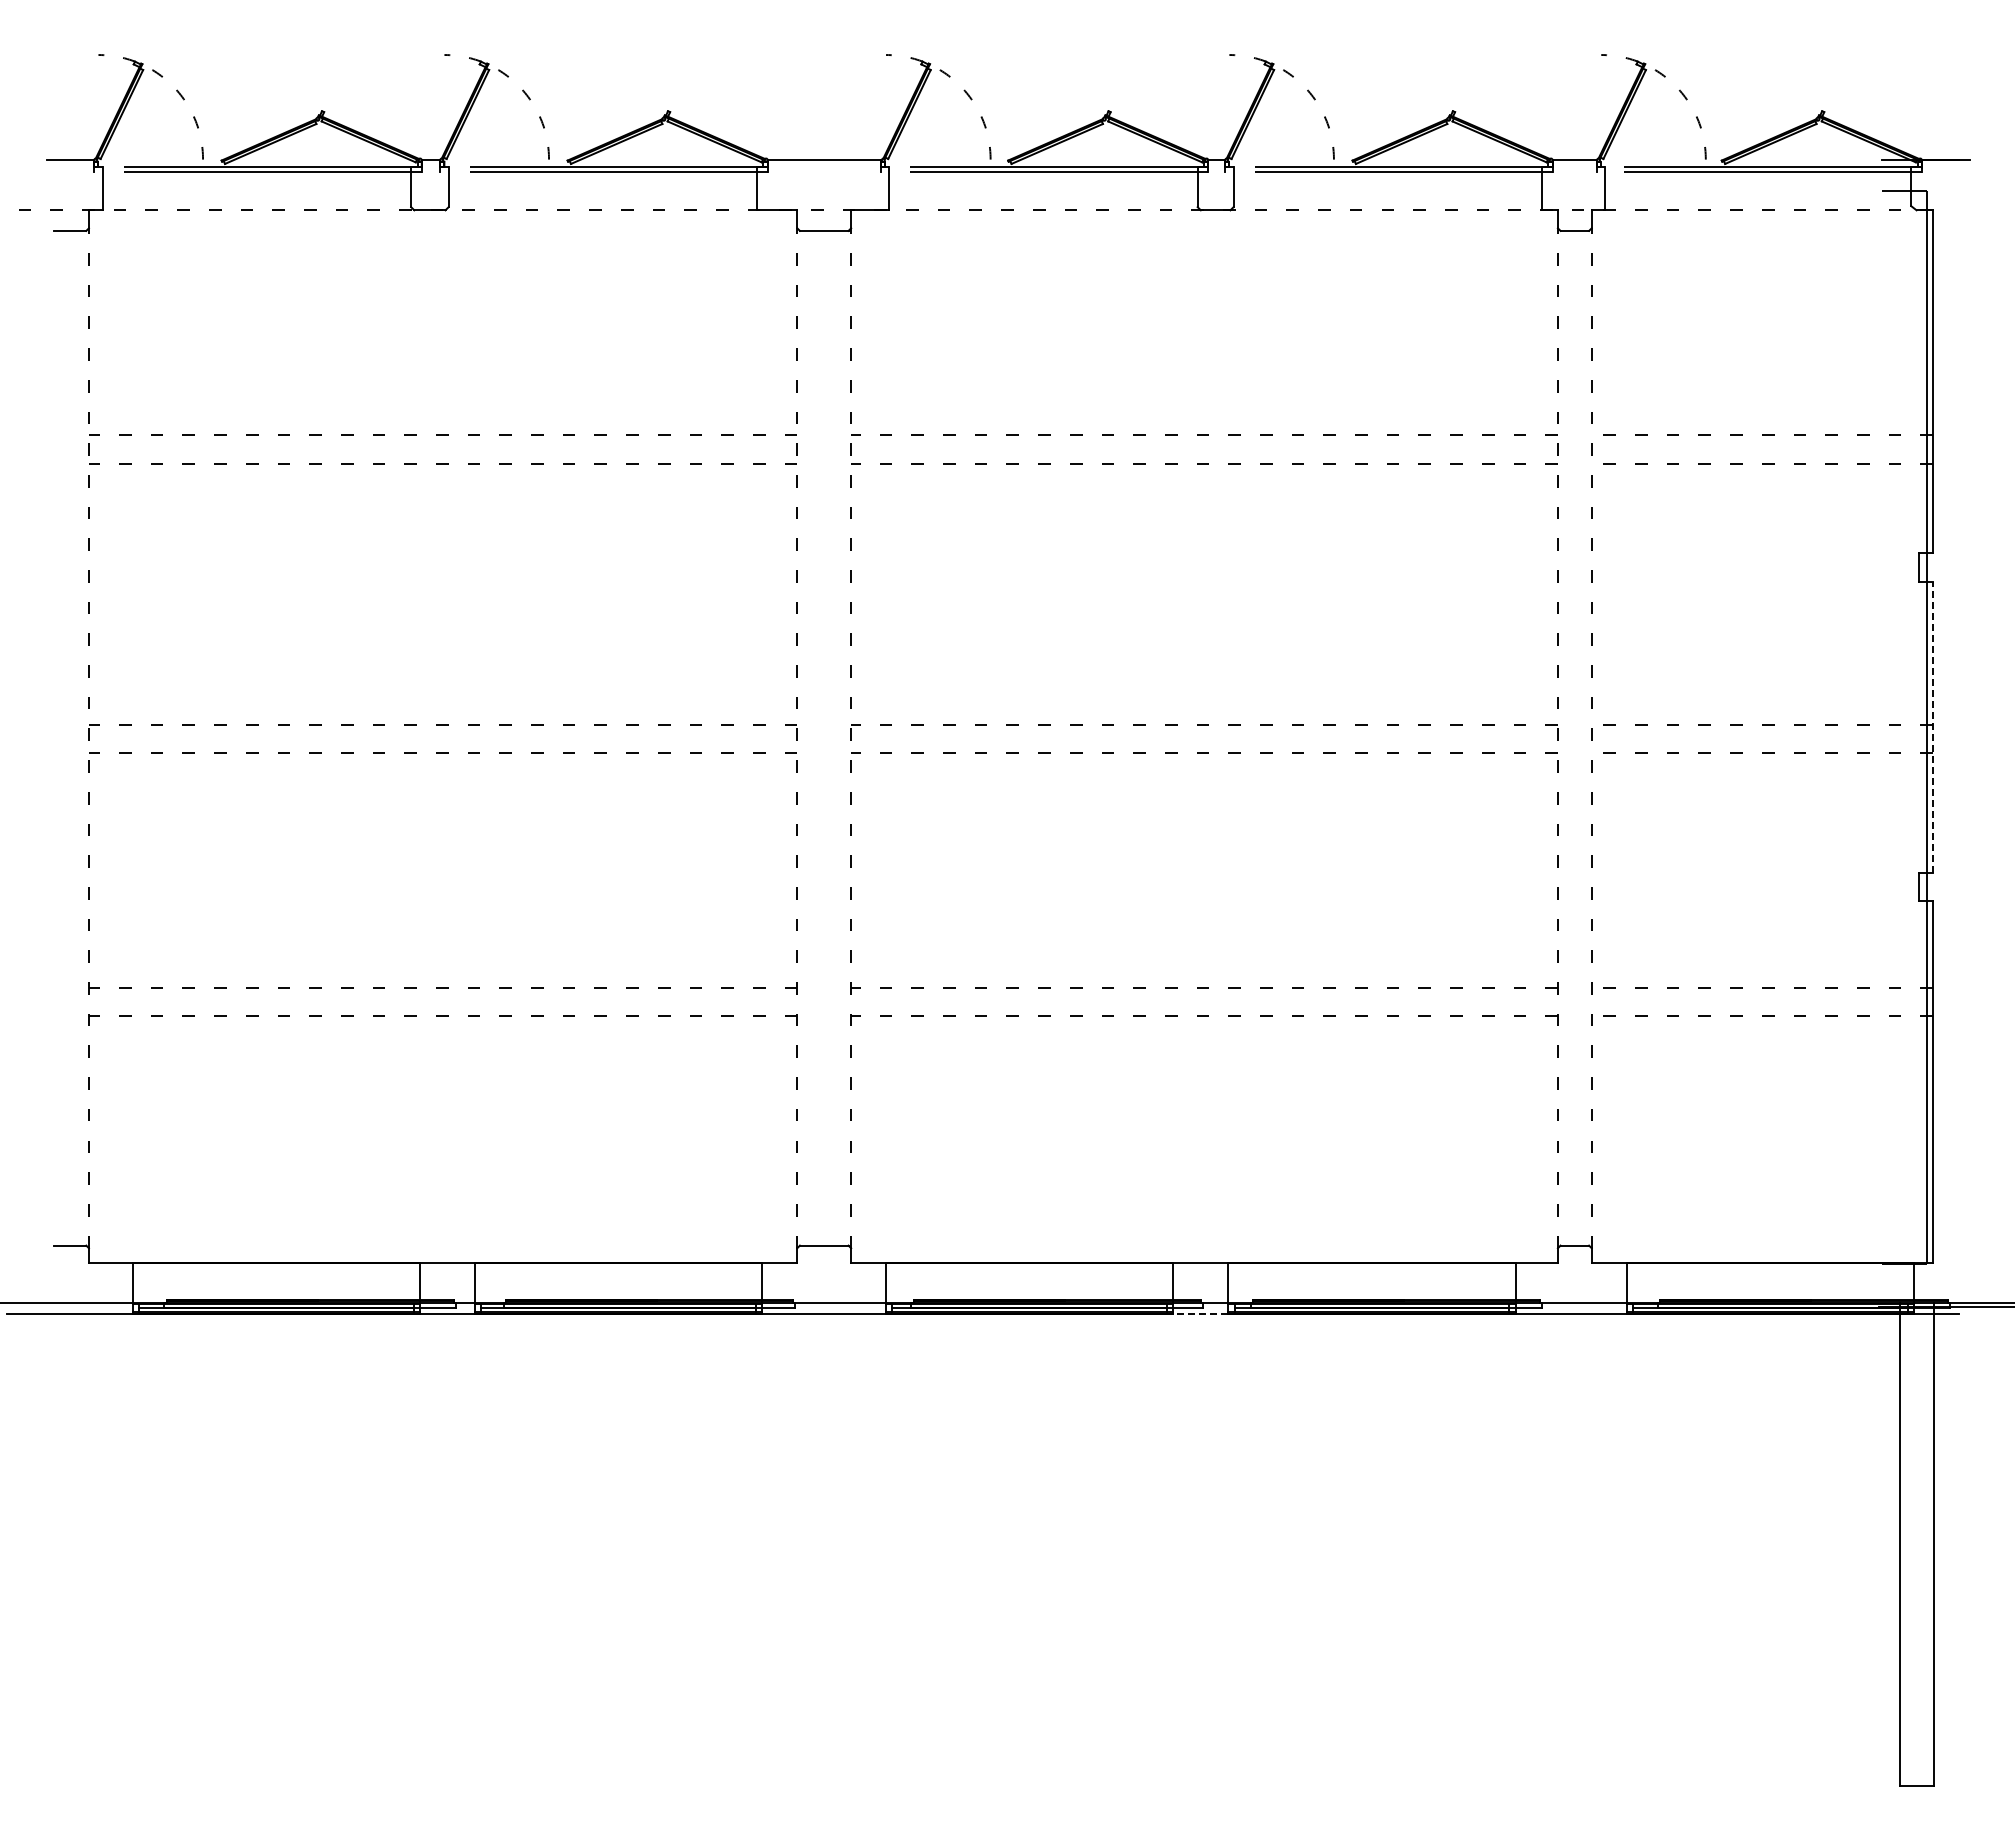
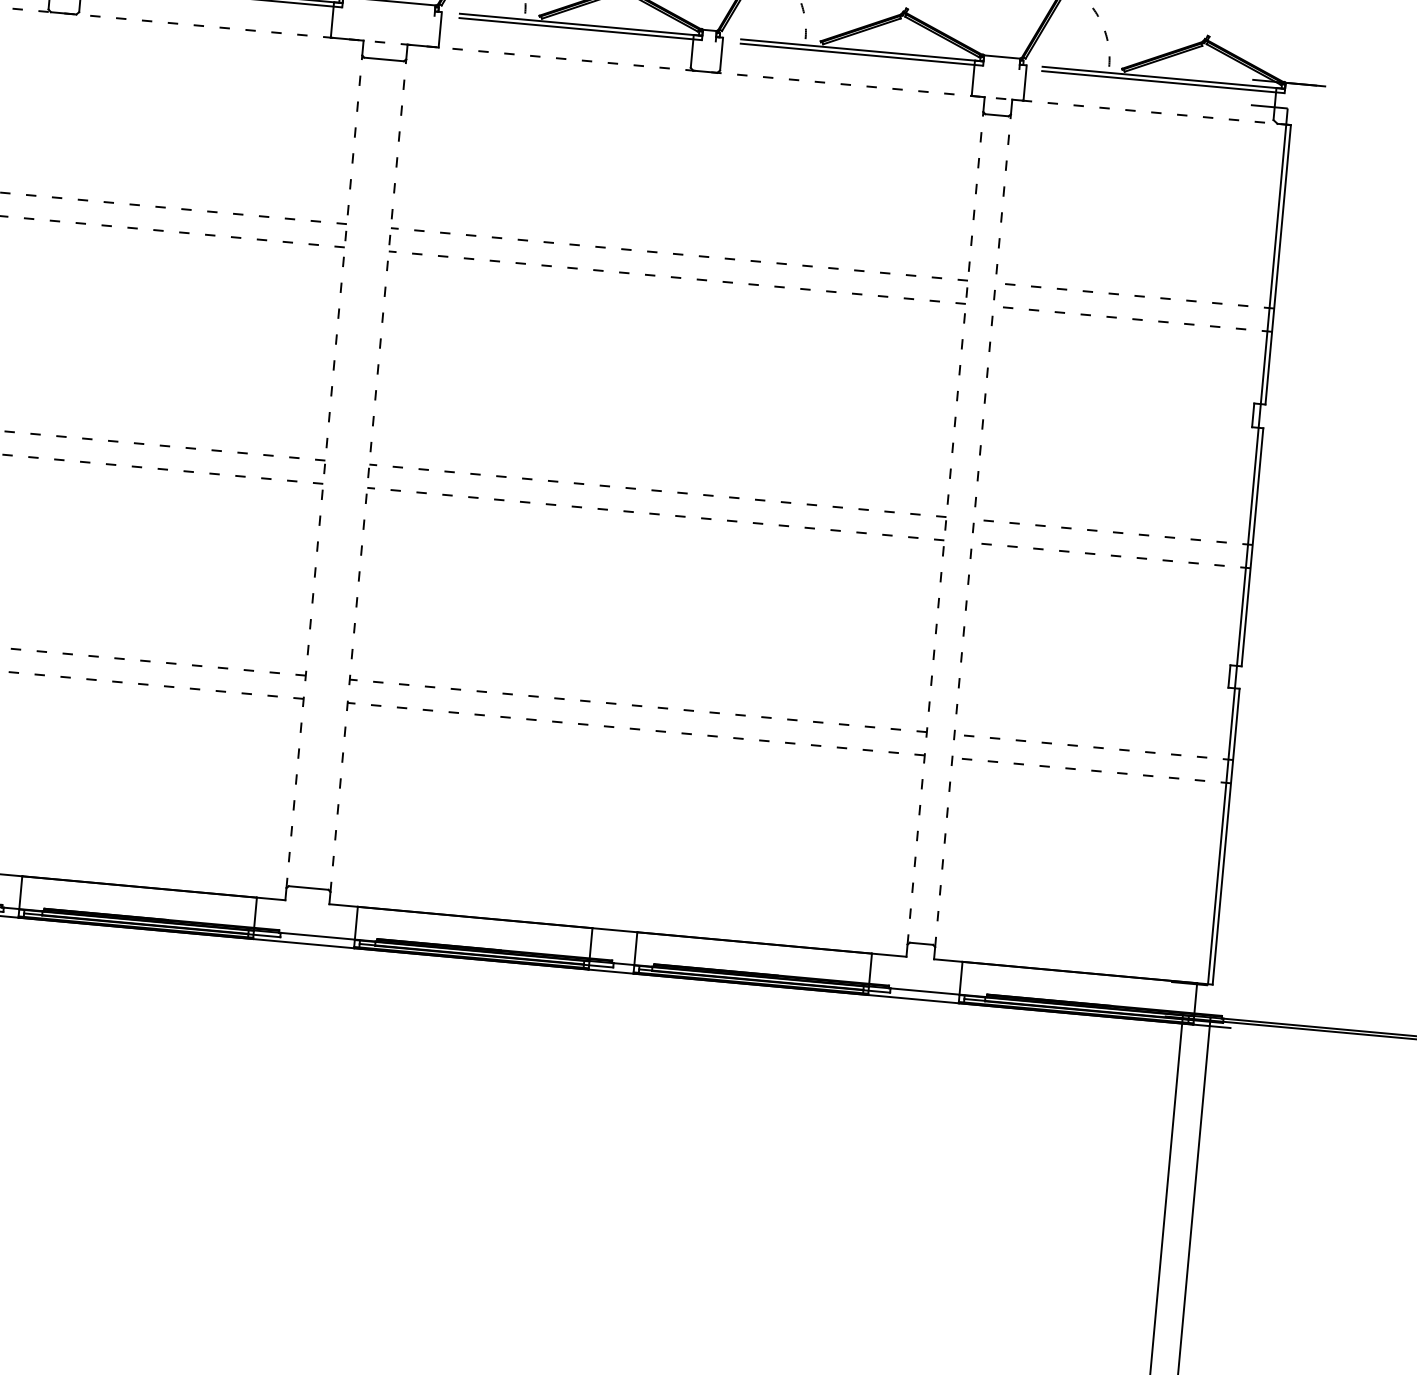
line: (1932, 727) -> (1252, 547), dashed -> solid
line: (1200, 1313) -> (610, 971), dashed -> solid

